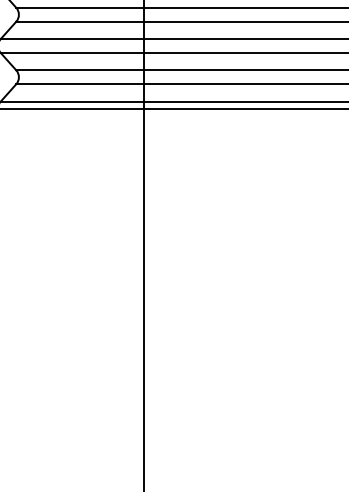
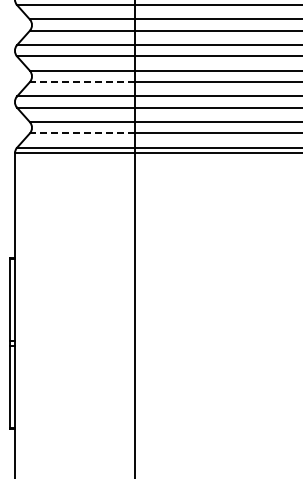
line: (79, 22) -> (81, 82), solid -> dashed
line: (79, 84) -> (81, 133), solid -> dashed

